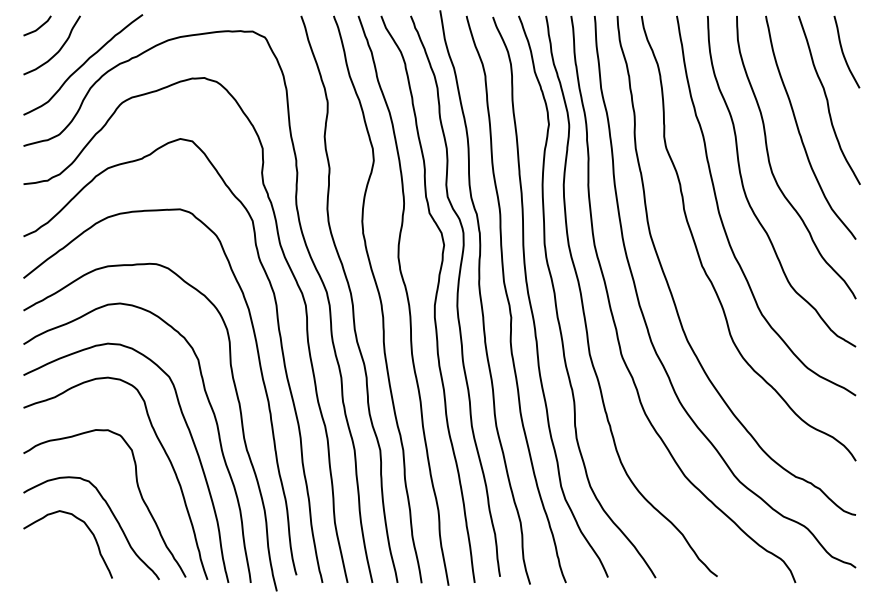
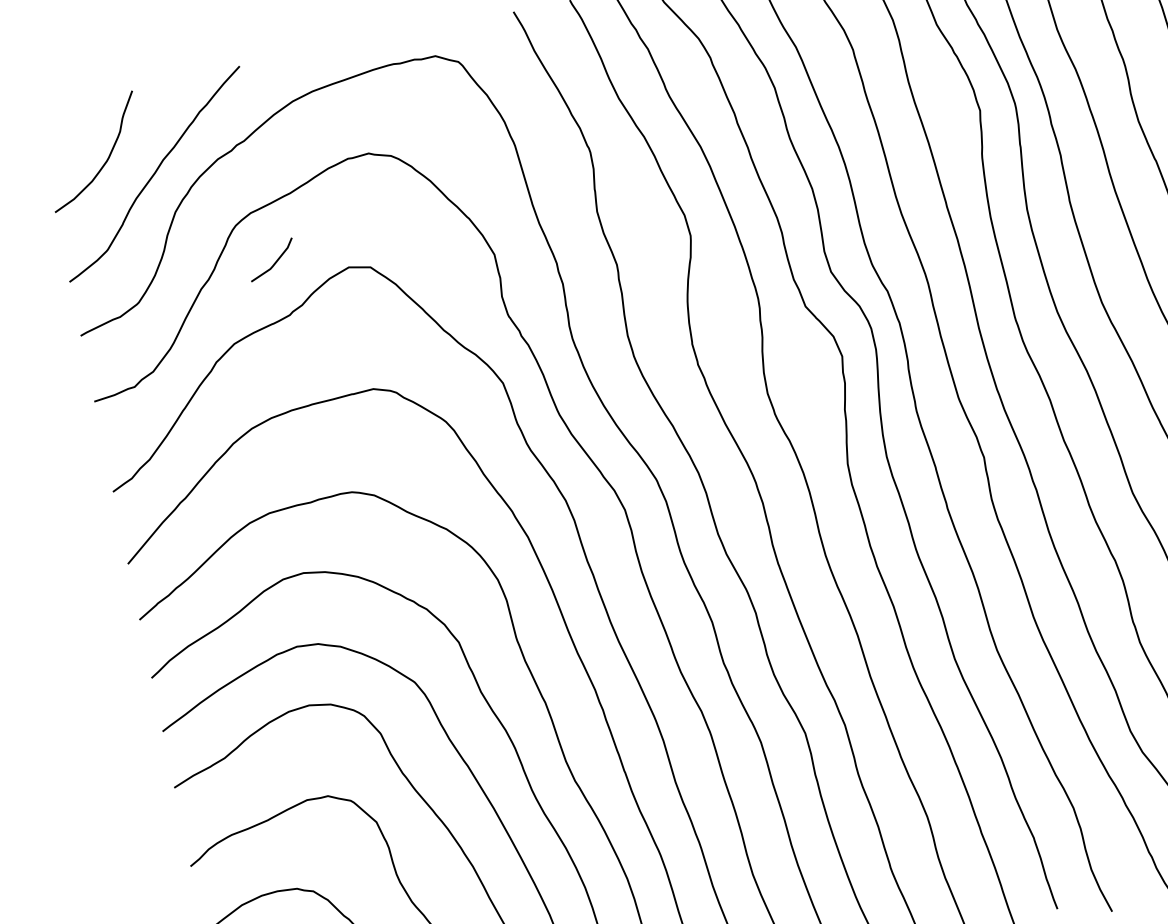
line: (39, 26) -> (275, 260), moved

